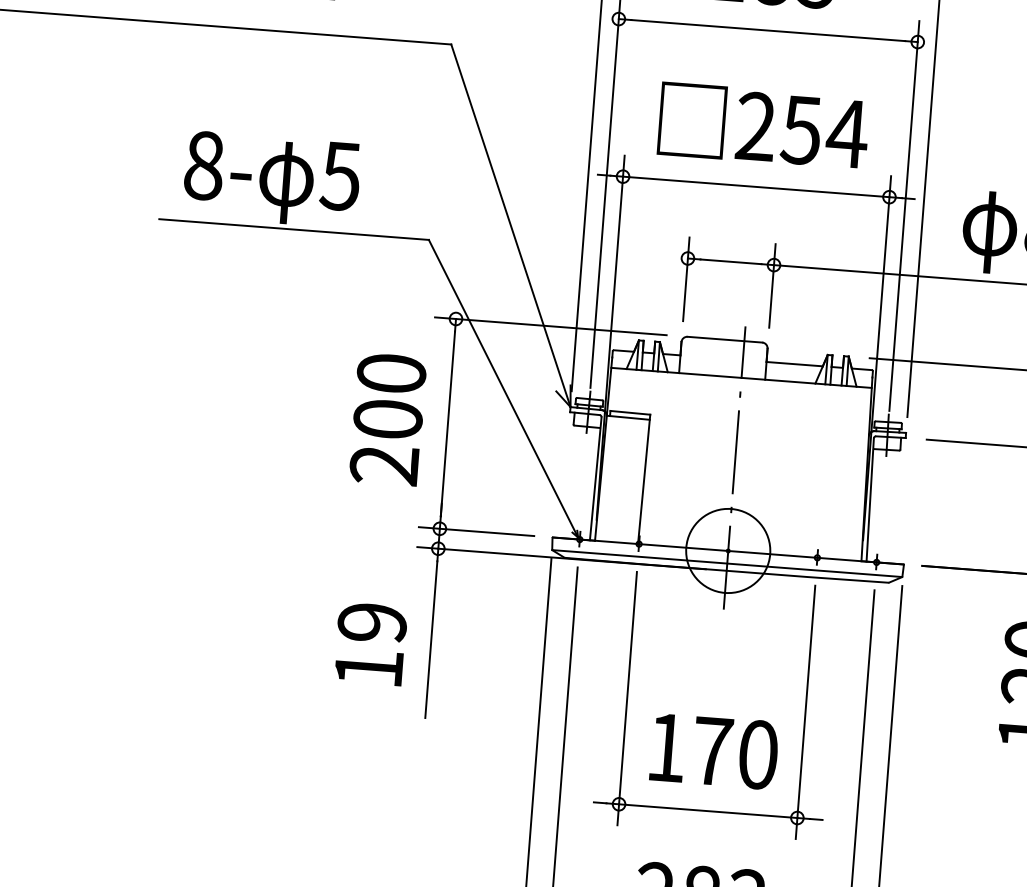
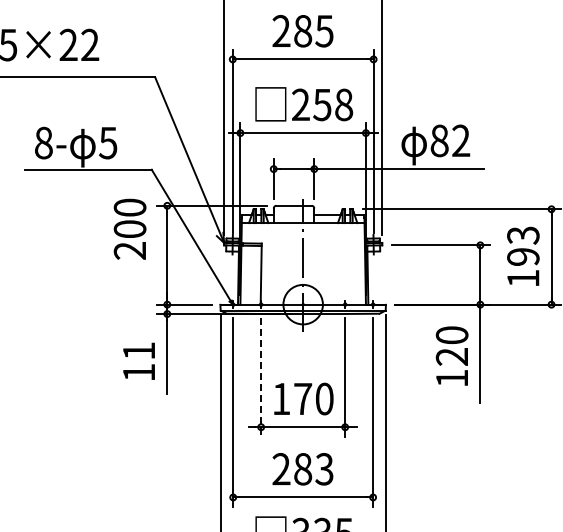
text: (846, 132) -> (343, 104), 254 -> 258
text: (386, 417) -> (129, 228), moved
text: (371, 621) -> (138, 350), 19 -> 11
line: (627, 698) -> (261, 377), solid -> dashed

